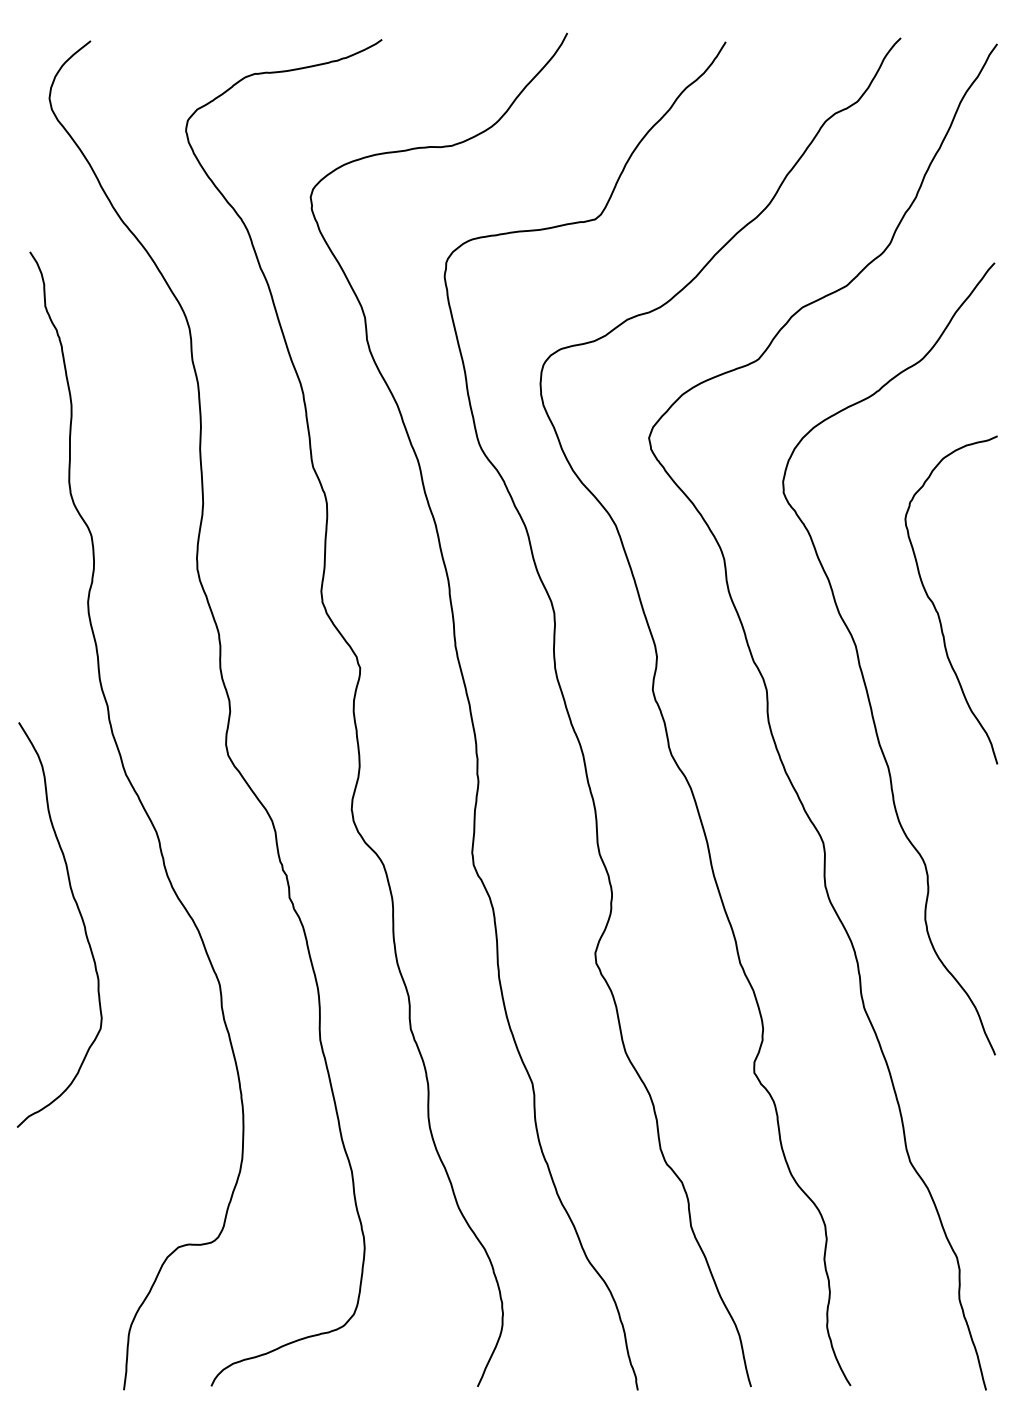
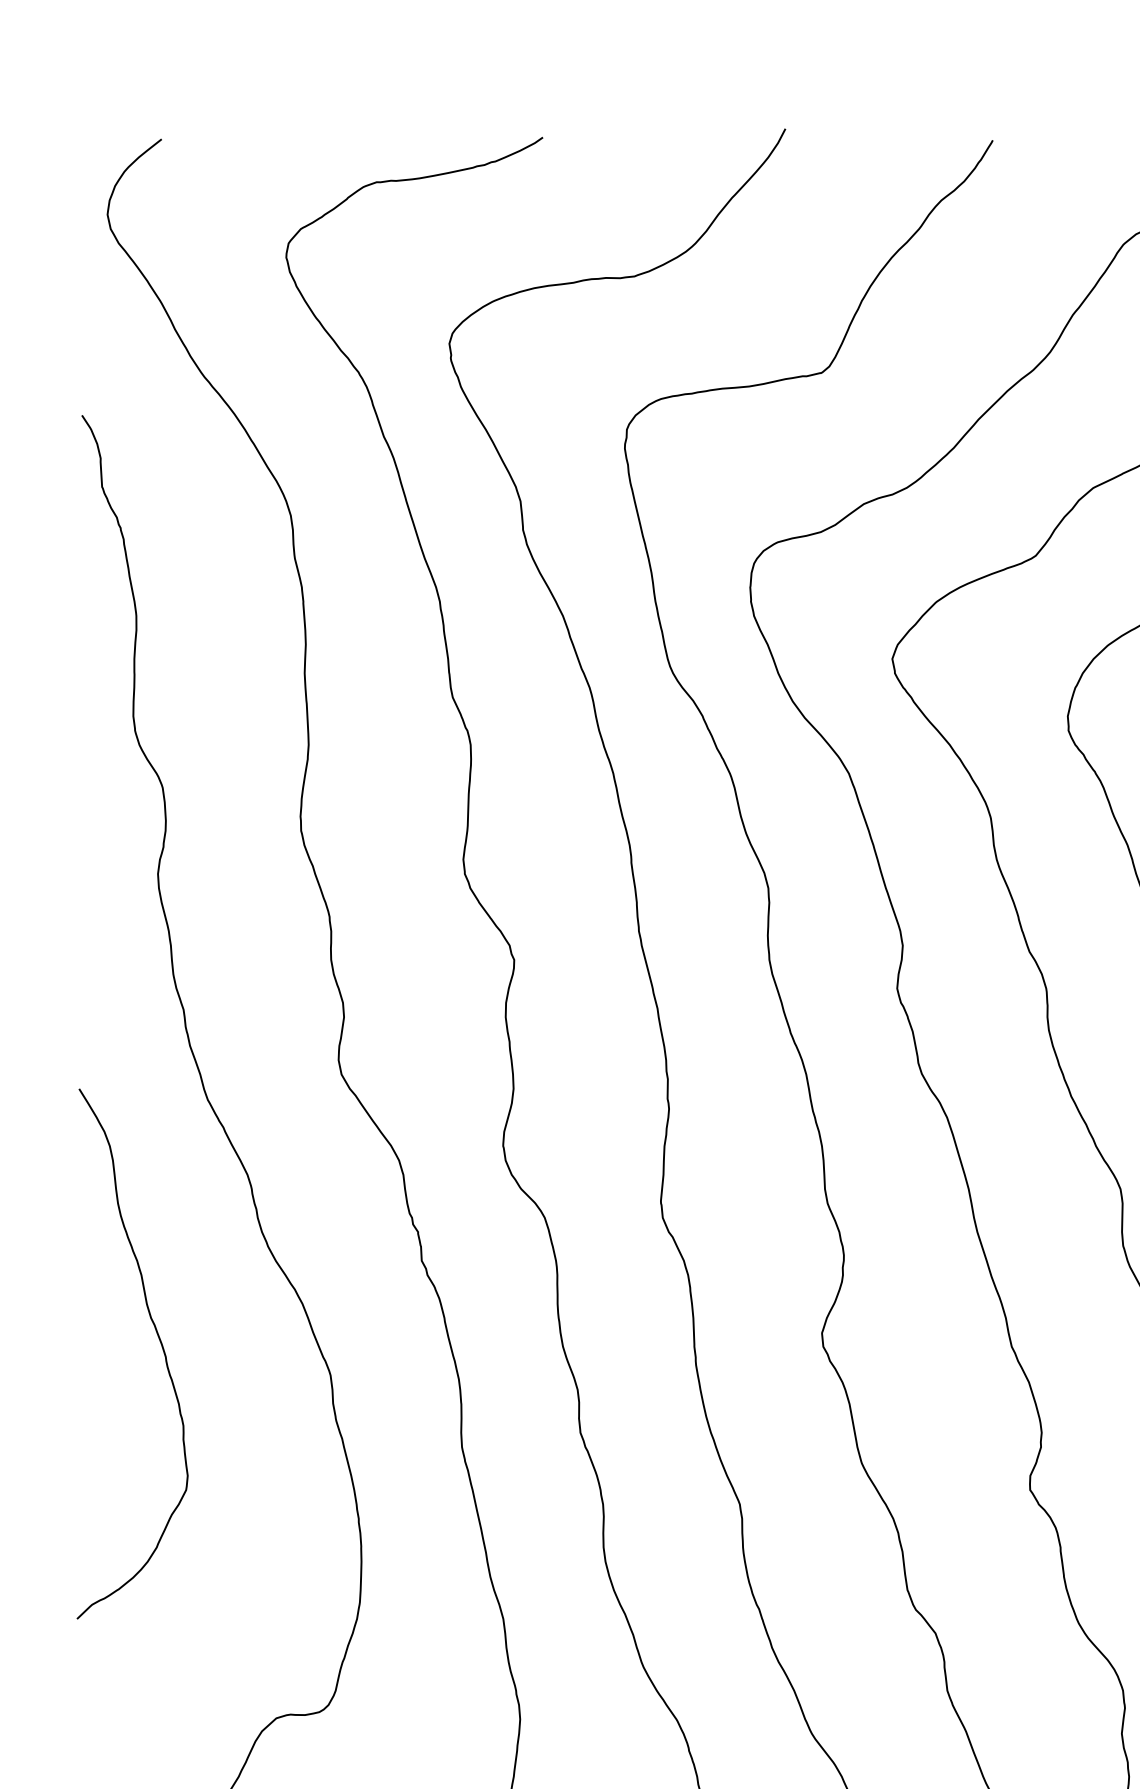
curve: (80, 917) -> (159, 1344), moved

